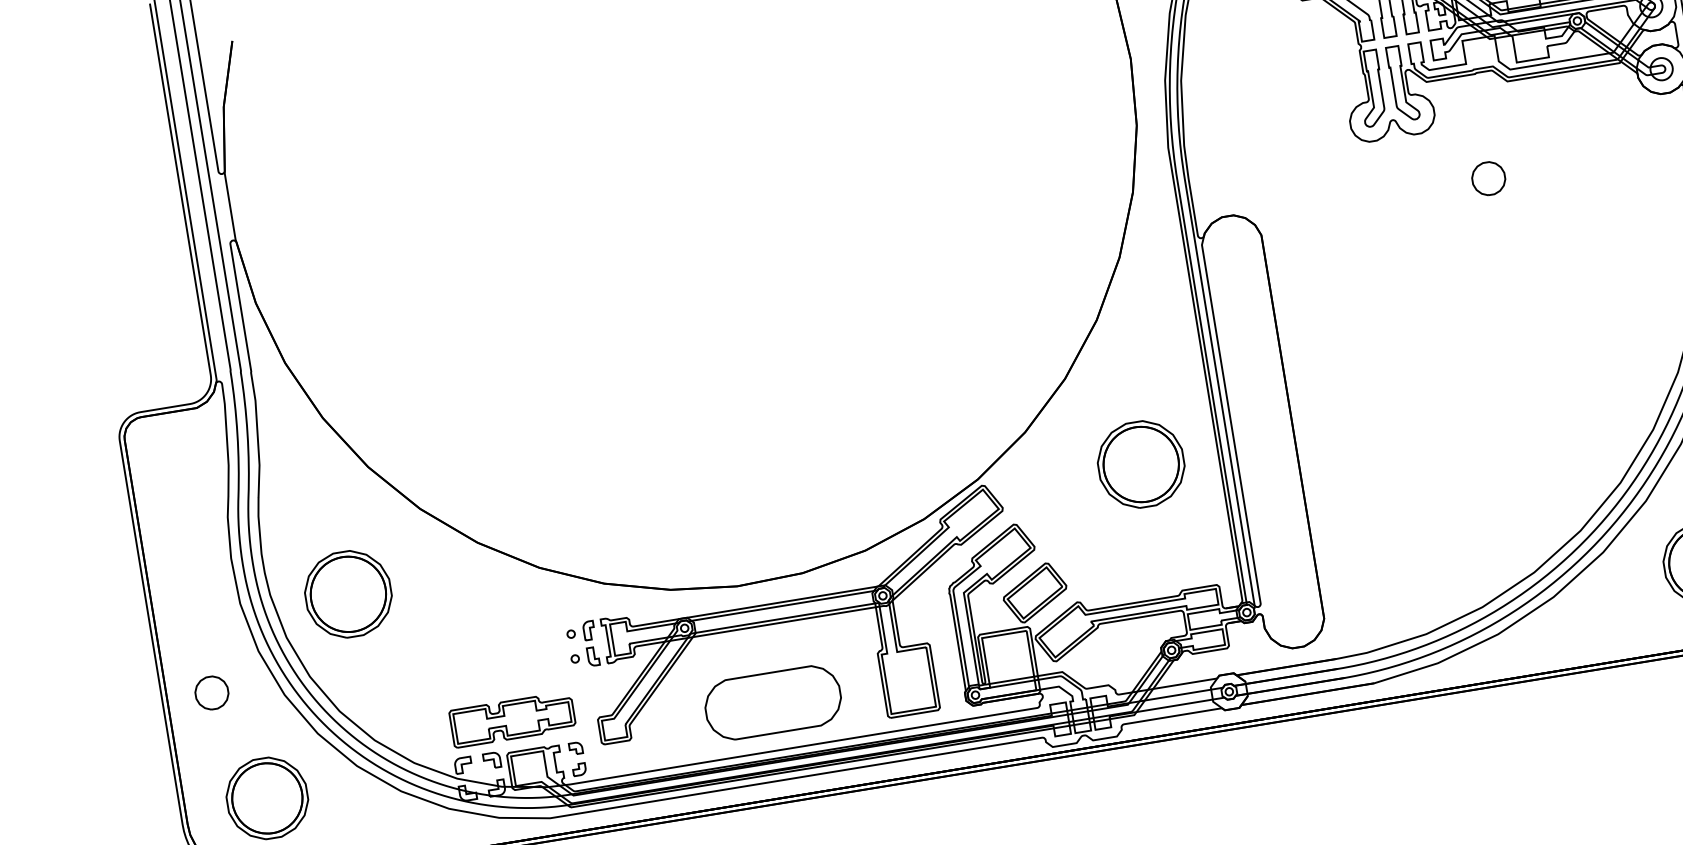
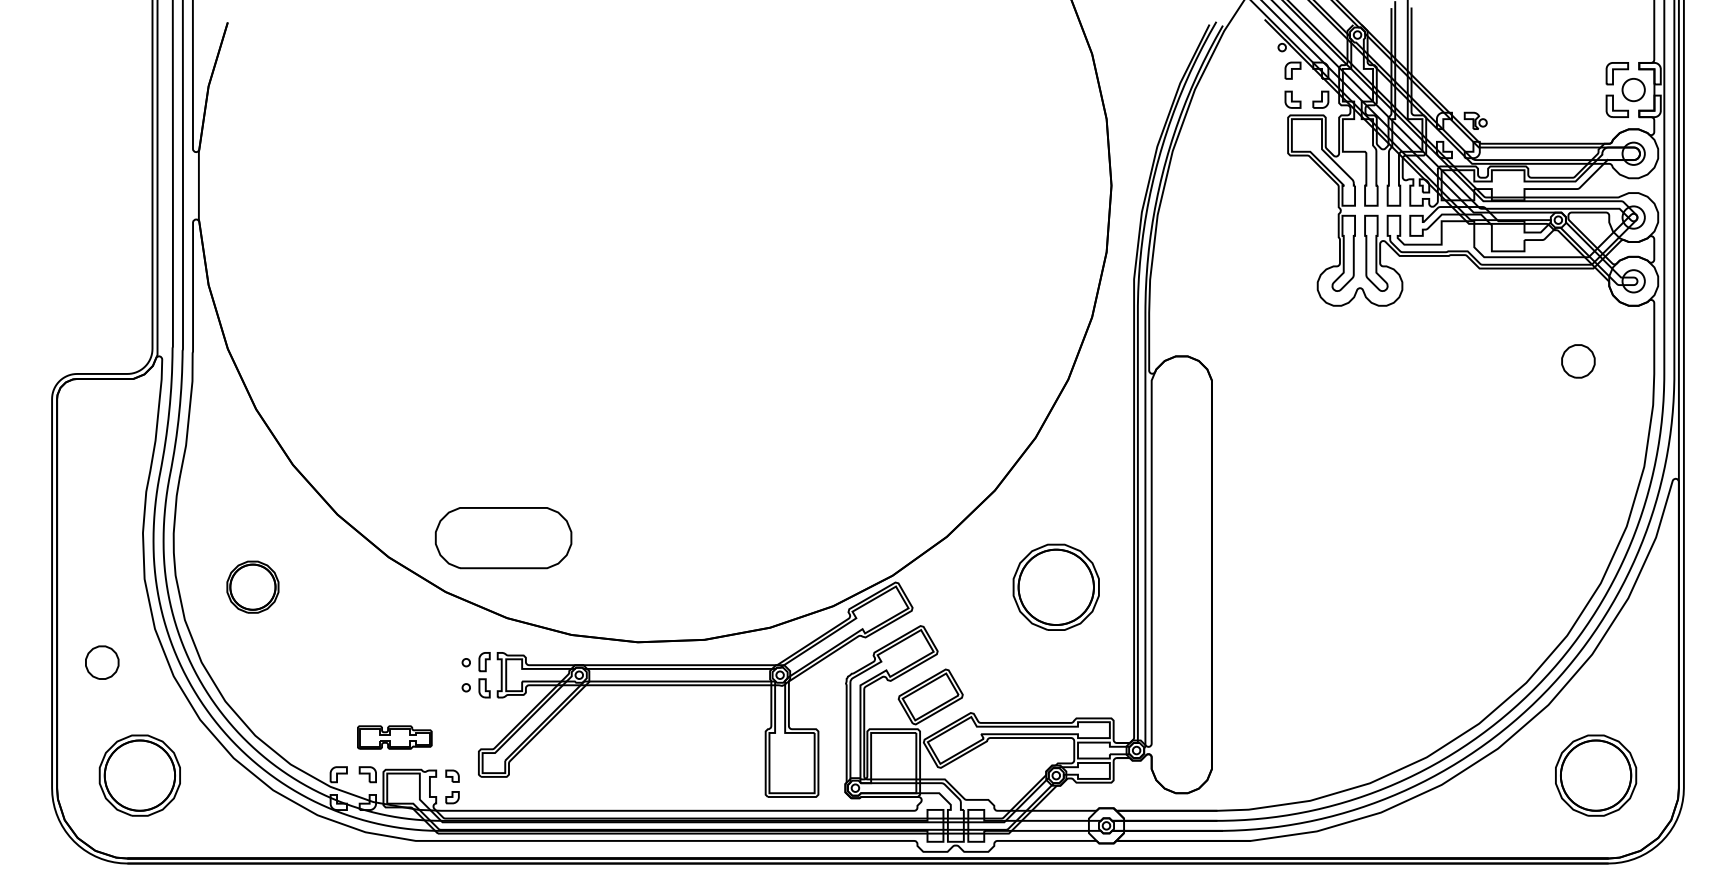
part: (1488, 178) -> (1578, 361), moved
part: (347, 593) -> (252, 586), size x0.6
part: (773, 703) -> (503, 538), moved
part: (512, 719) -> (394, 737), size x0.6

